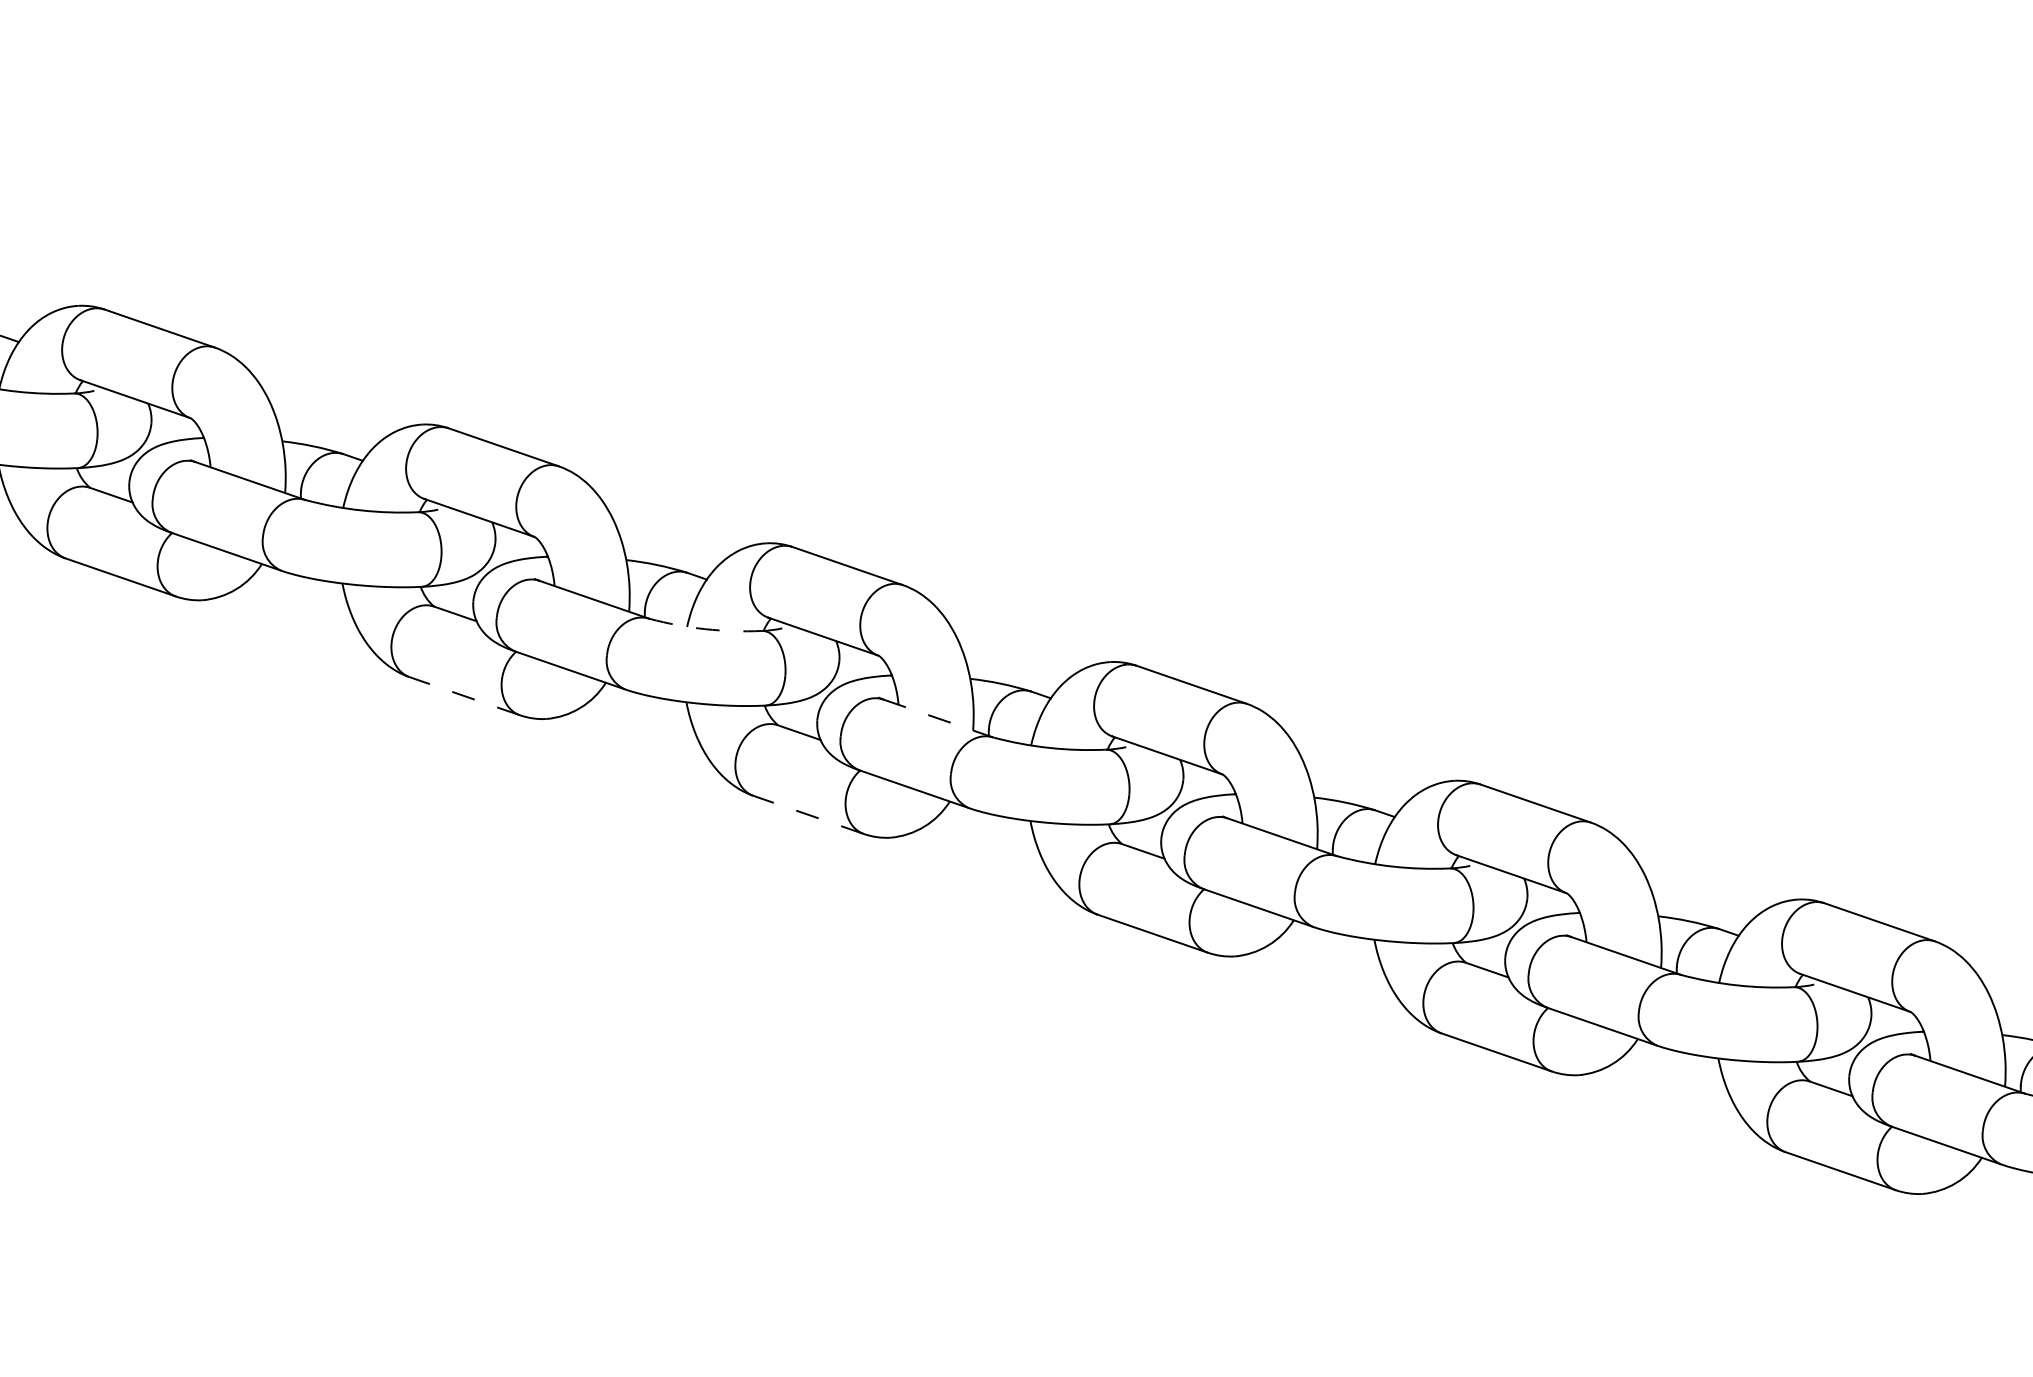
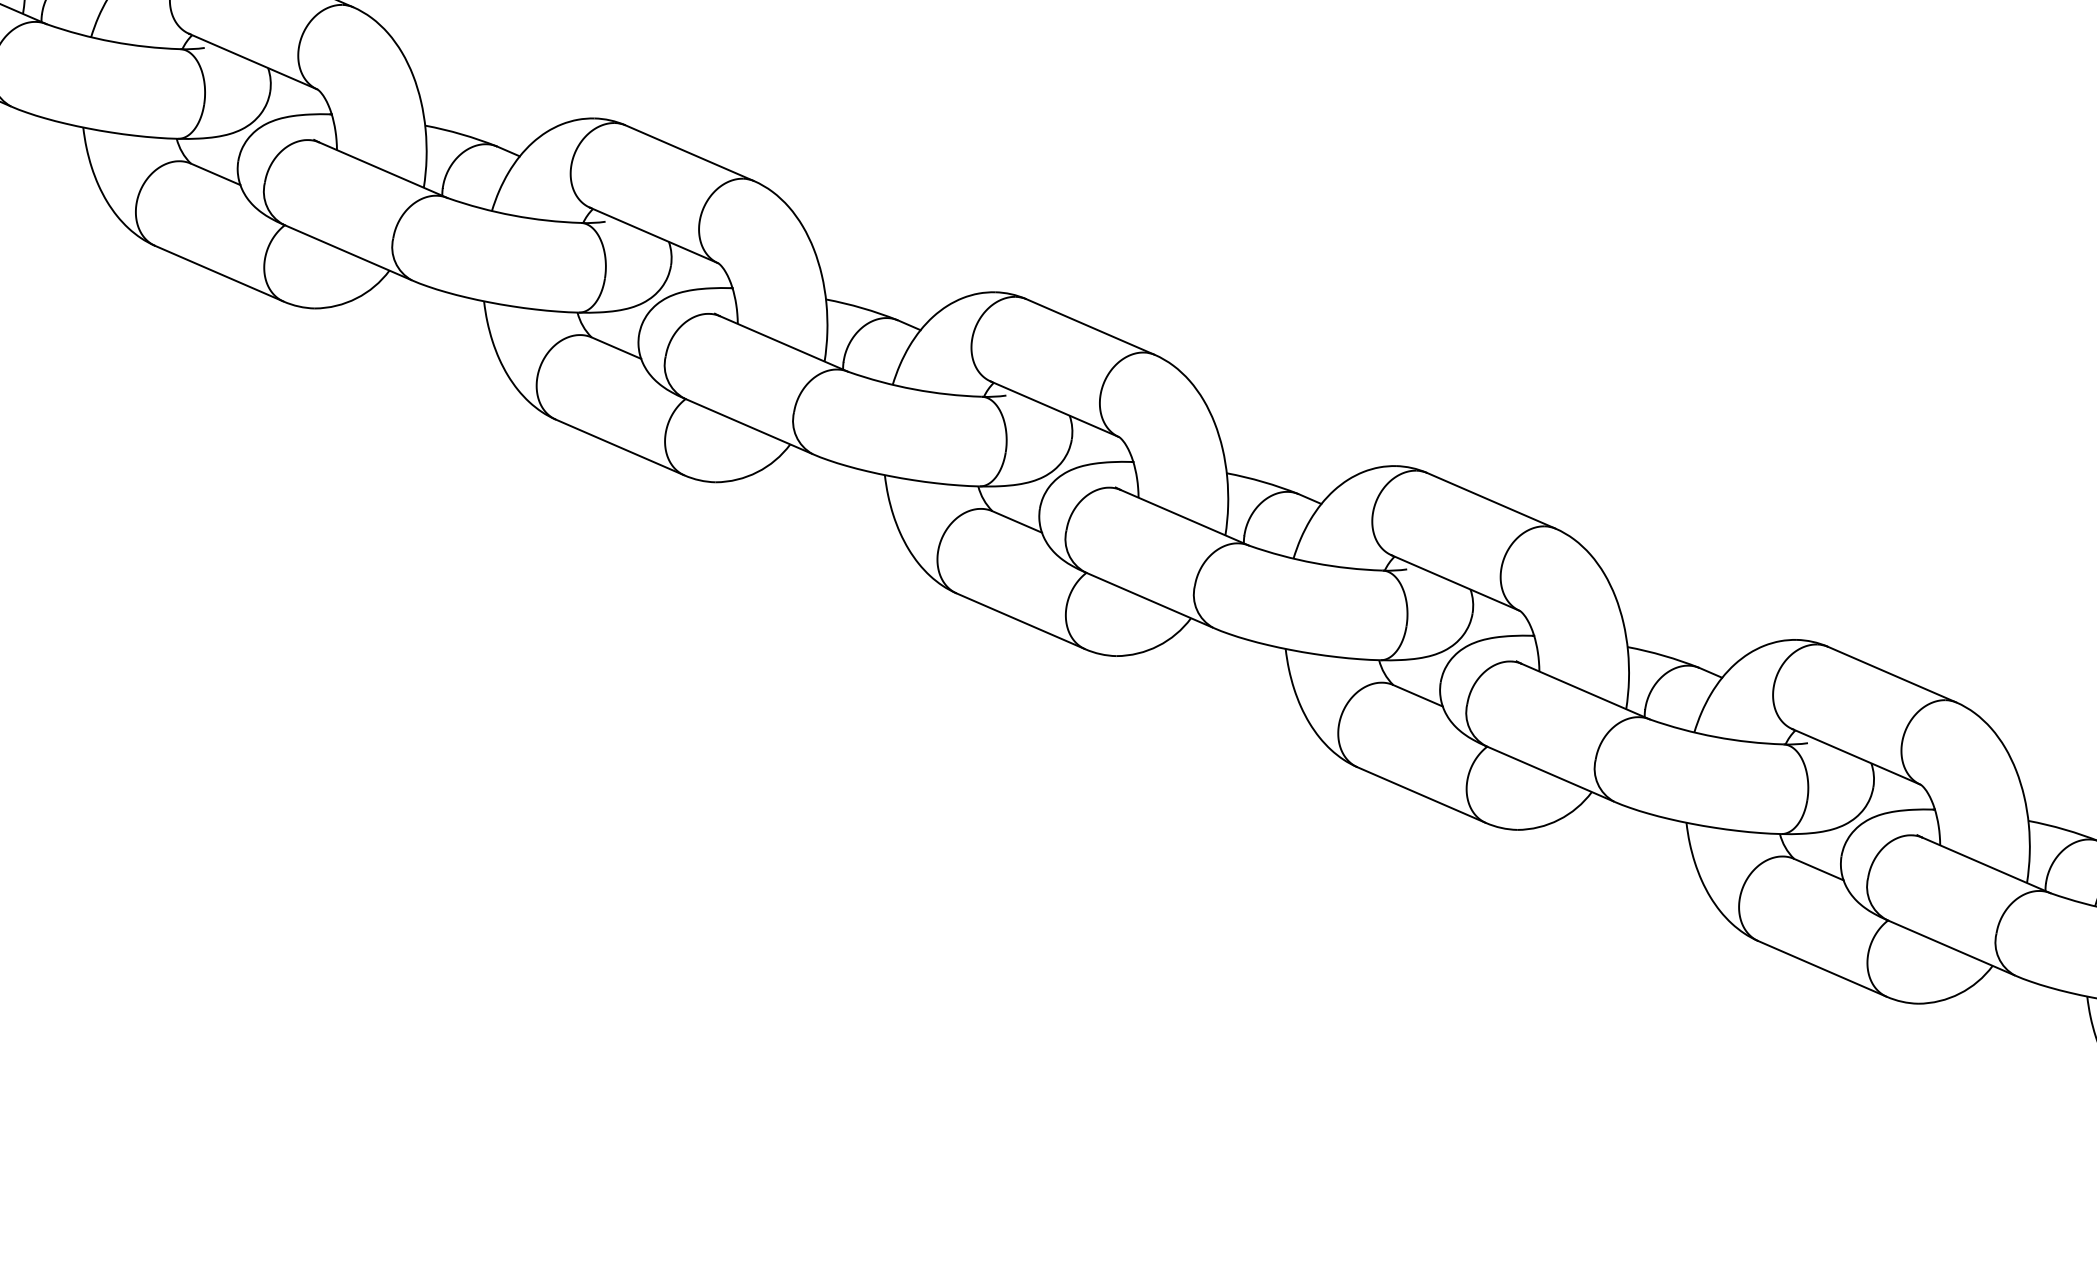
arc: (705, 629) -> (914, 389), dashed -> solid
line: (464, 696) -> (619, 447), dashed -> solid
line: (938, 718) -> (1185, 517), dashed -> solid
line: (808, 814) -> (1020, 620), dashed -> solid

